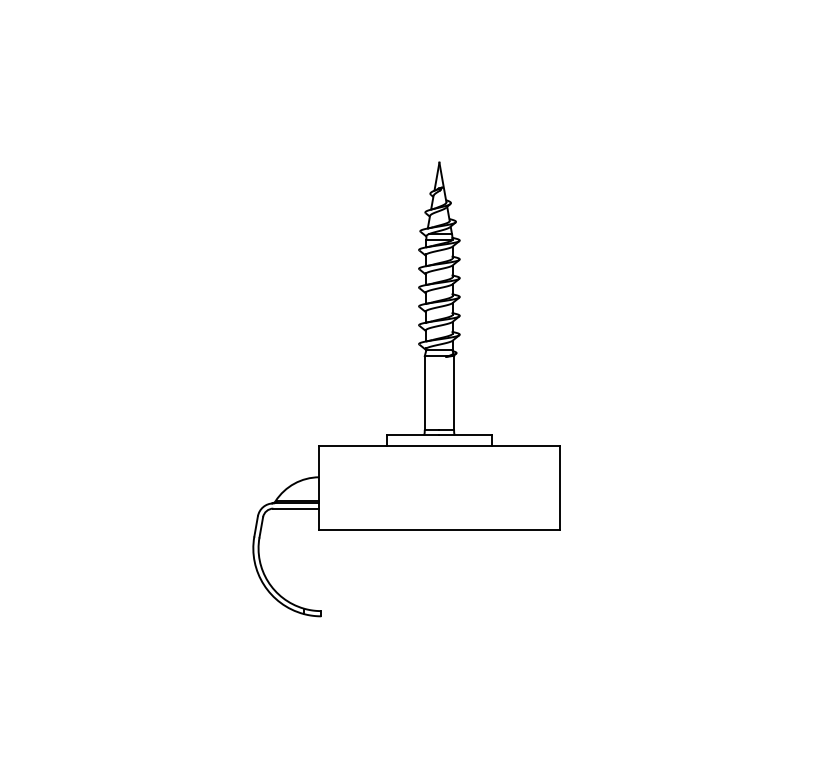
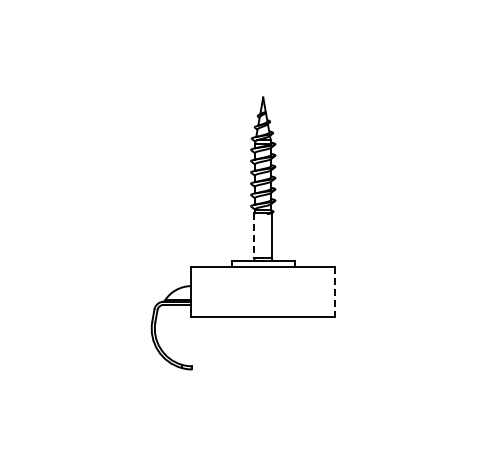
line: (424, 394) -> (254, 236), solid -> dashed
line: (559, 487) -> (335, 292), solid -> dashed

